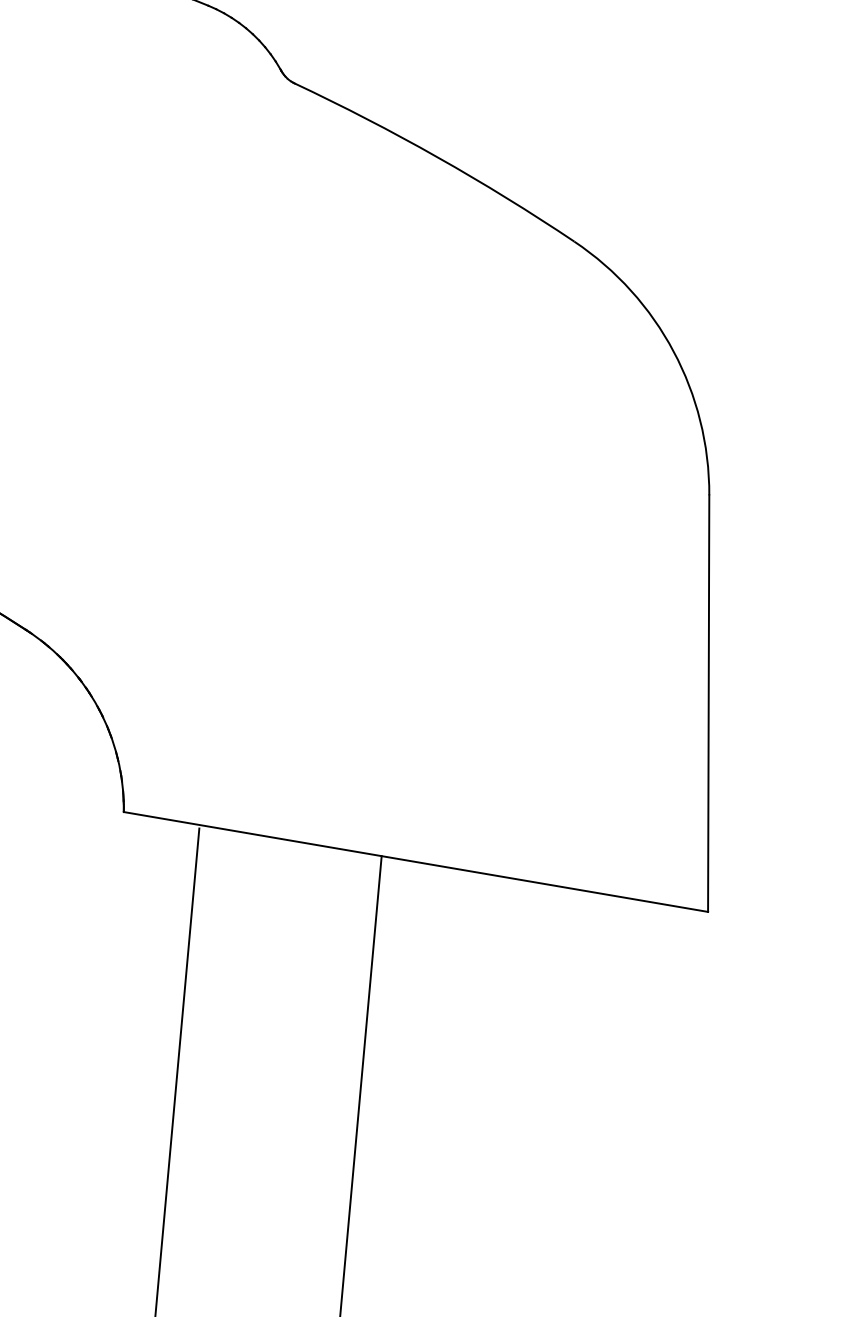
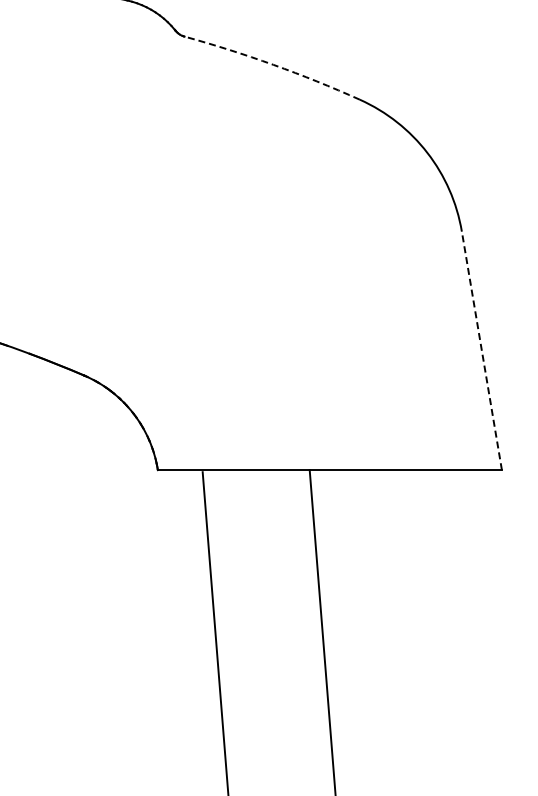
arc: (437, 156) -> (273, 64), solid -> dashed
line: (708, 702) -> (481, 350), solid -> dashed

